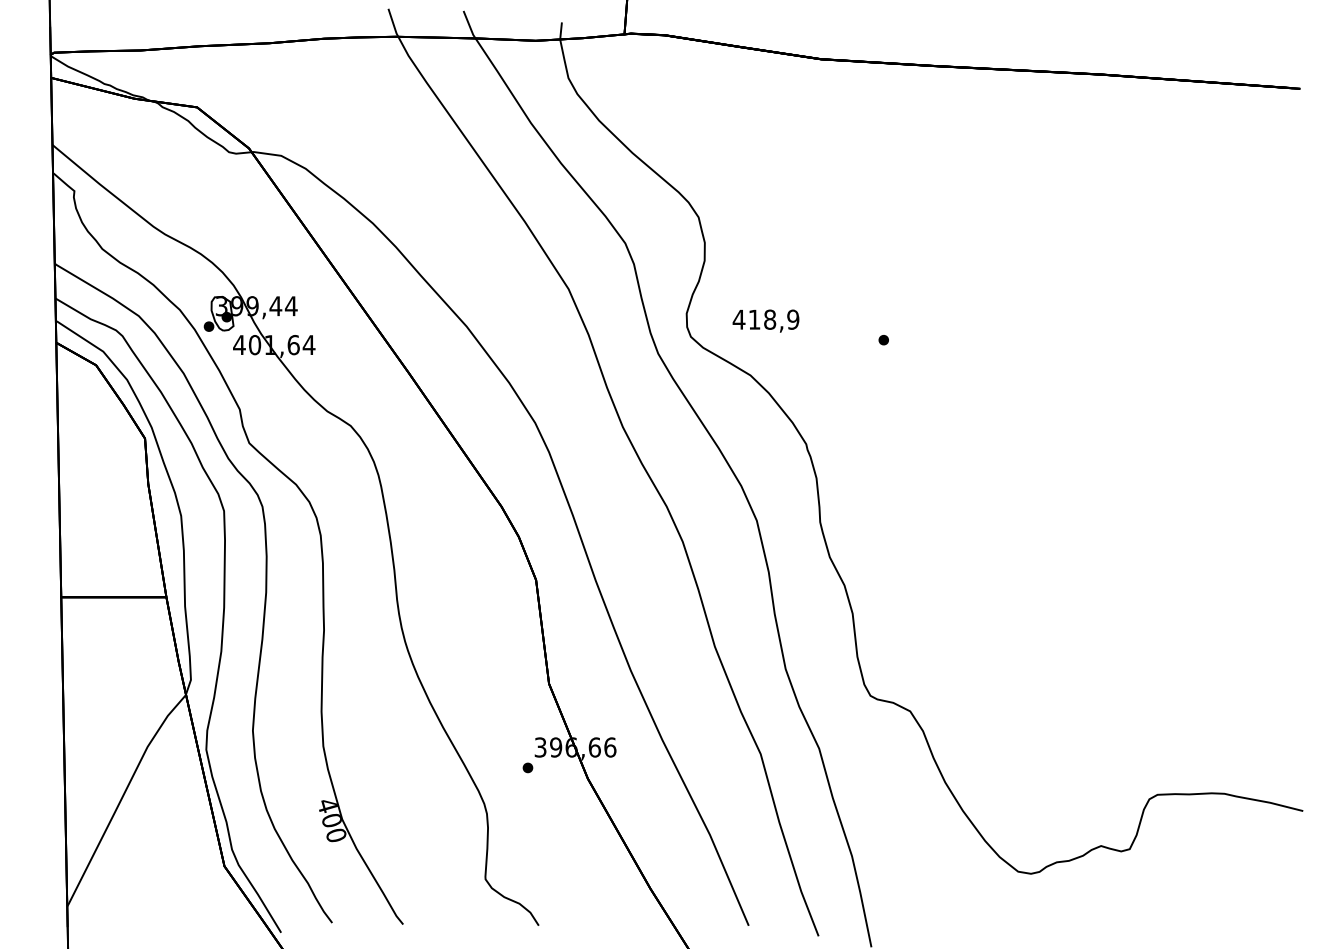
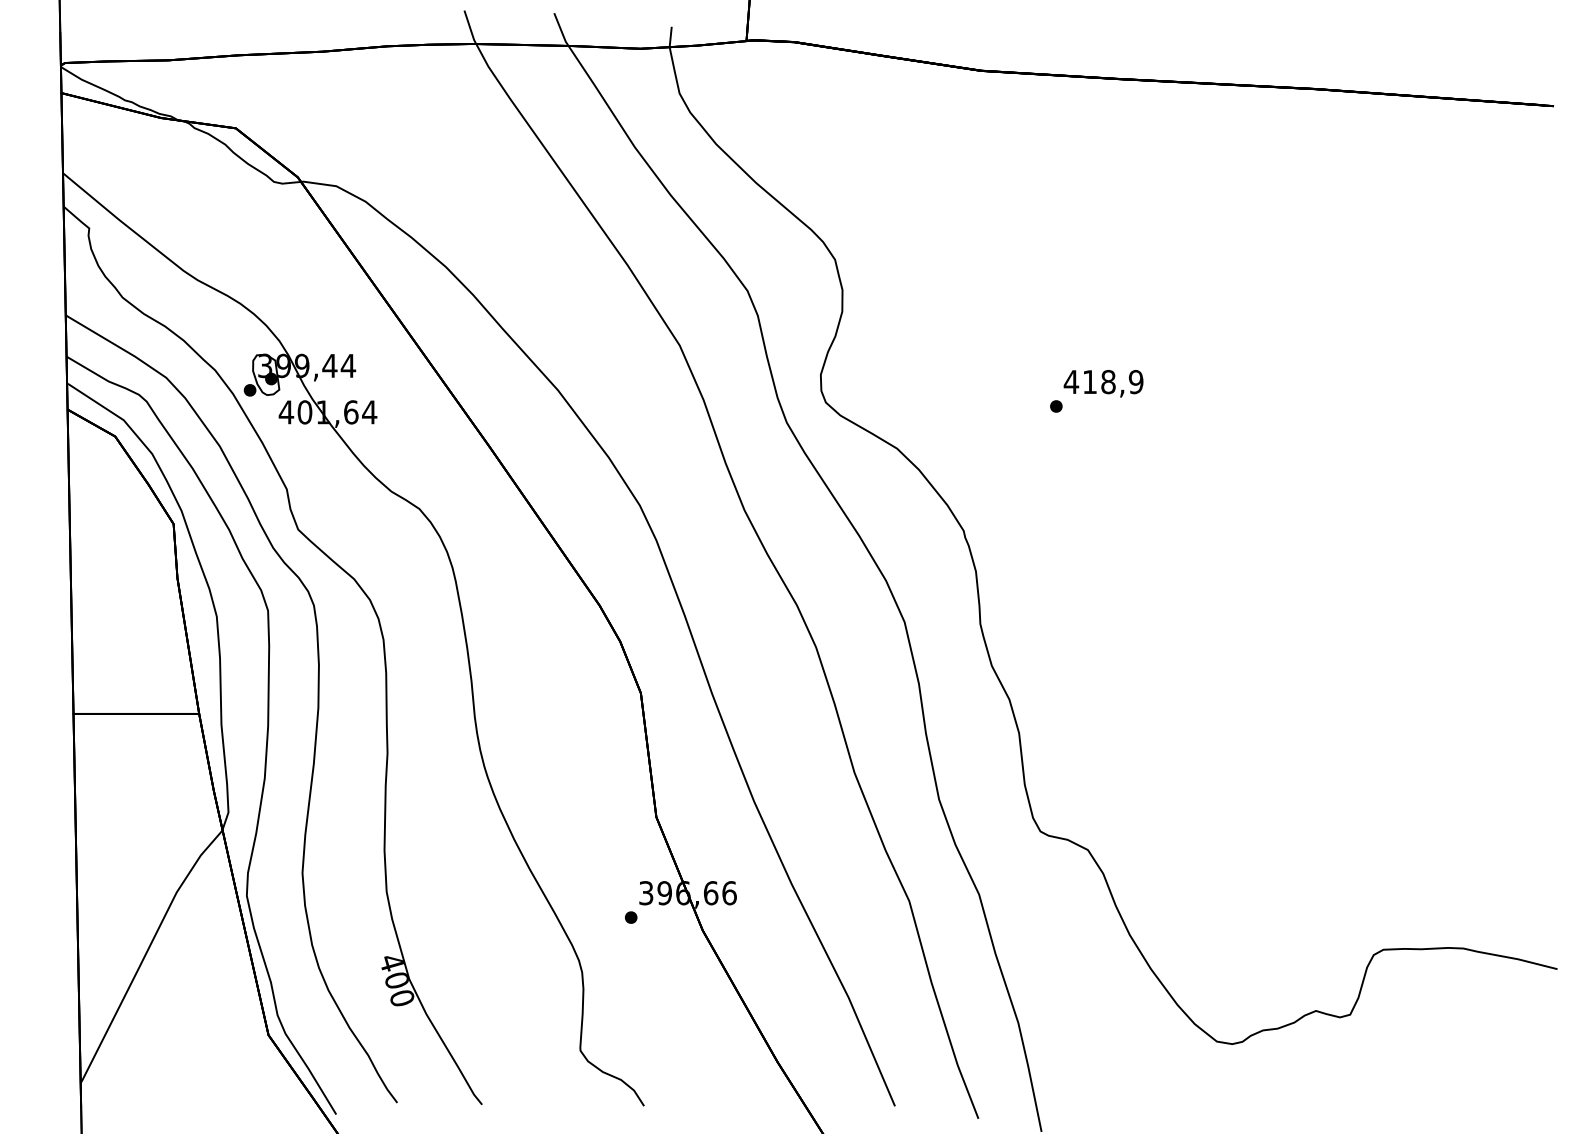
text: (765, 320) -> (1103, 383), moved

